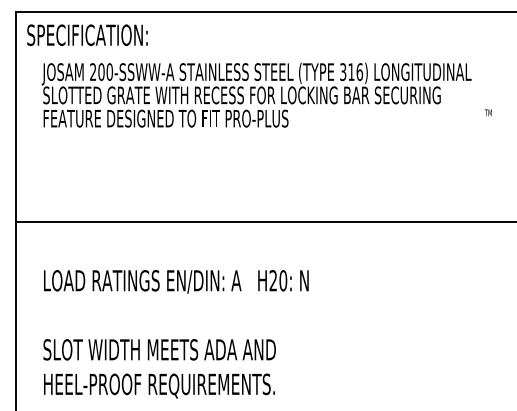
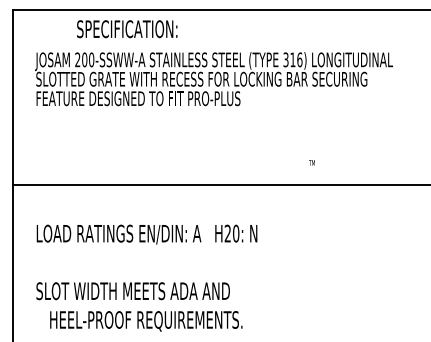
text: (87, 34) -> (127, 28), moved
text: (488, 112) -> (312, 162), moved
text: (159, 385) -> (146, 320), moved

